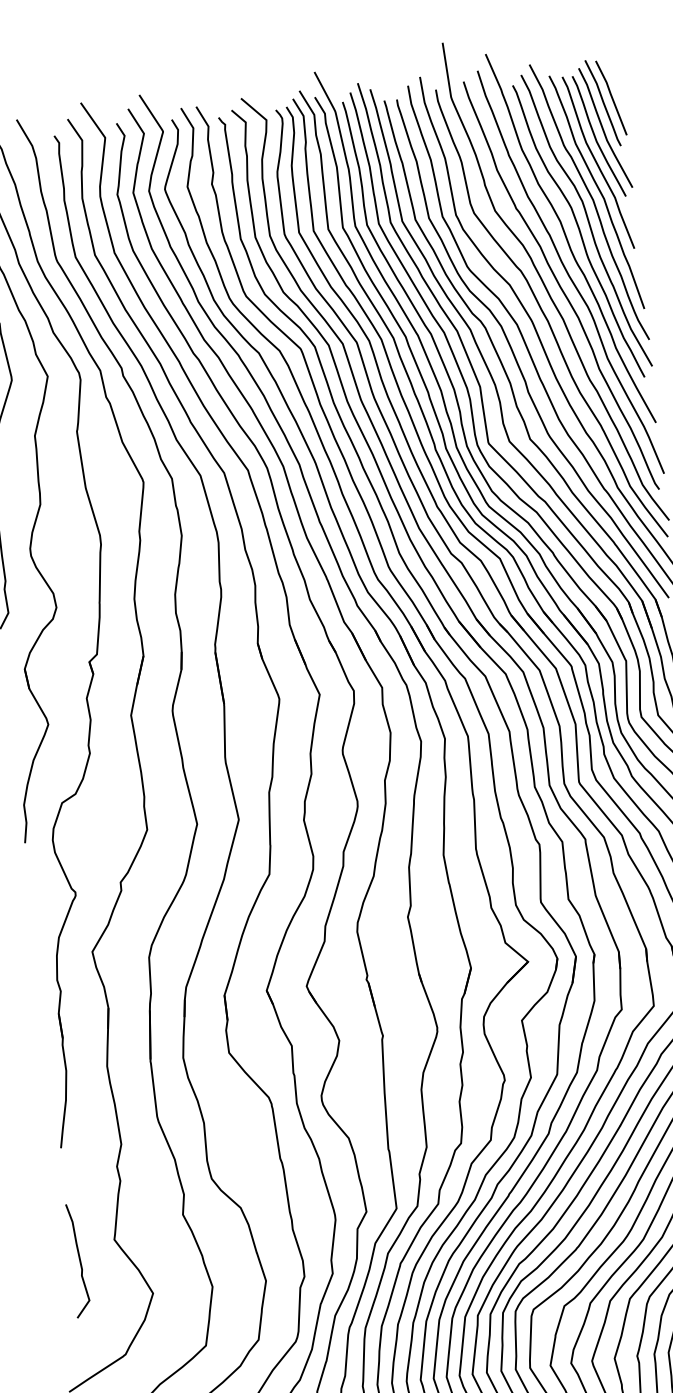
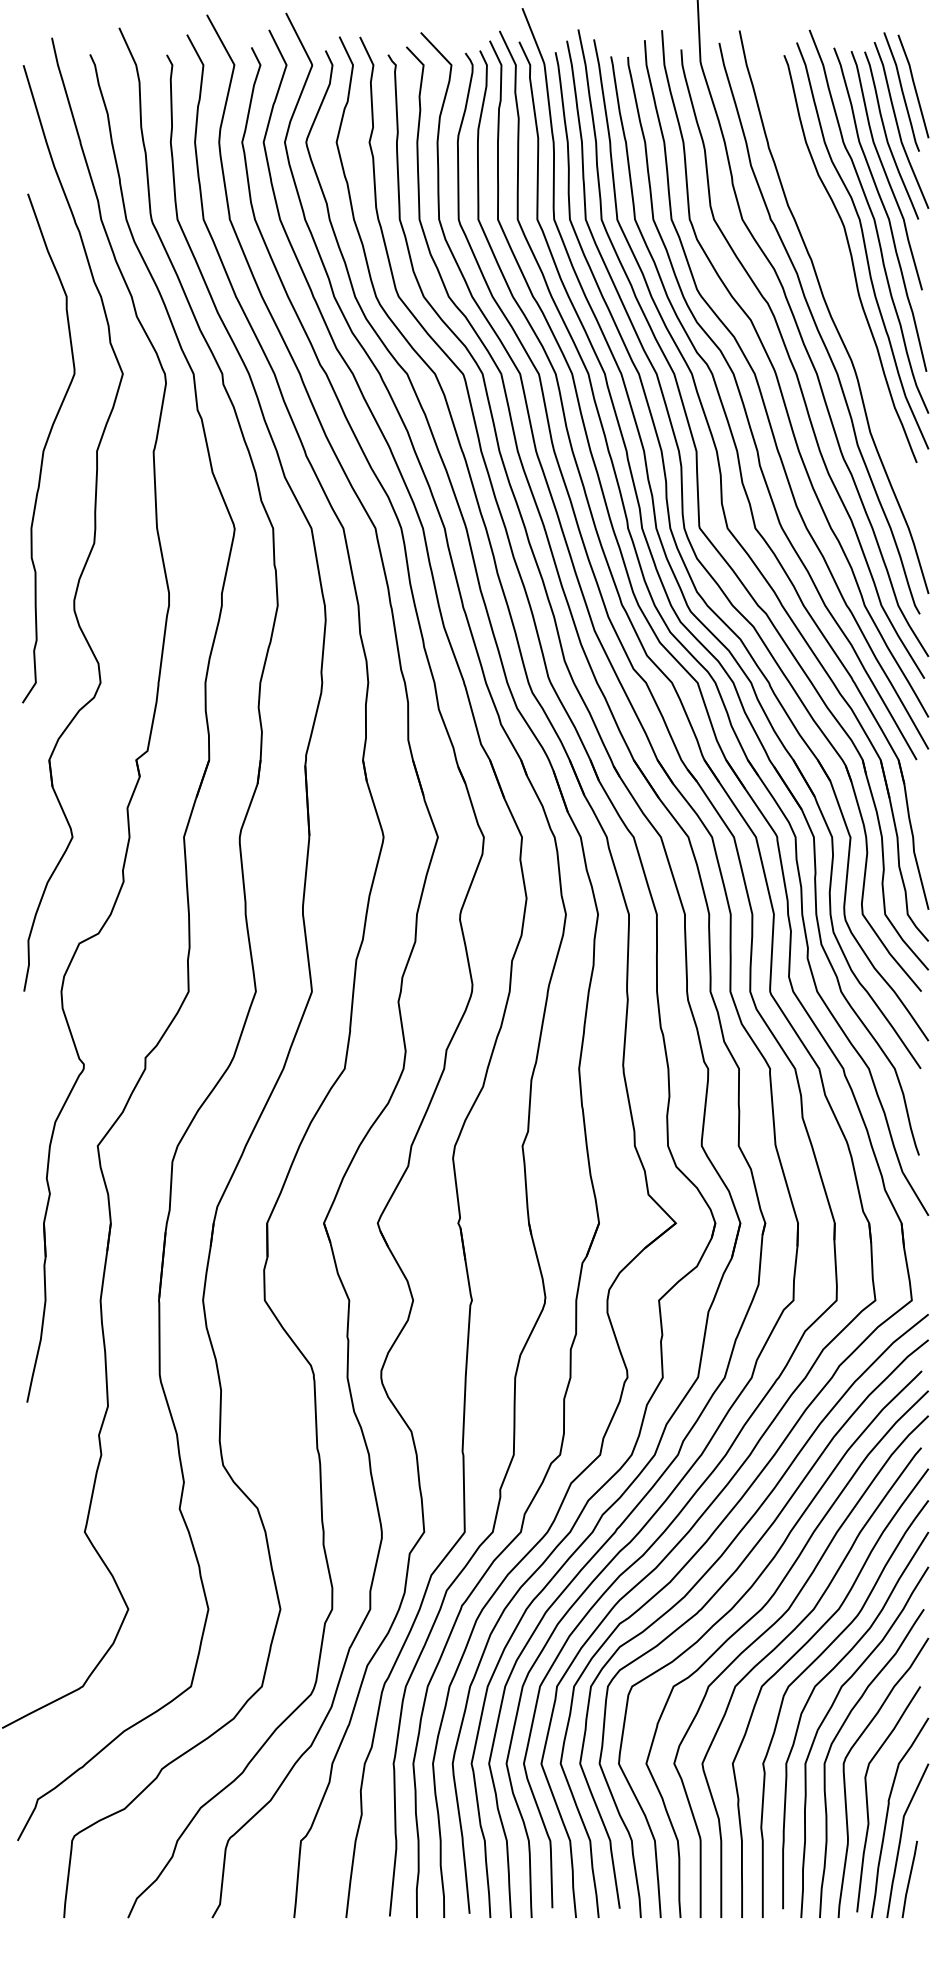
curve: (567, 239) -> (834, 267), removed
curve: (79, 1260) -> (35, 1554), removed

